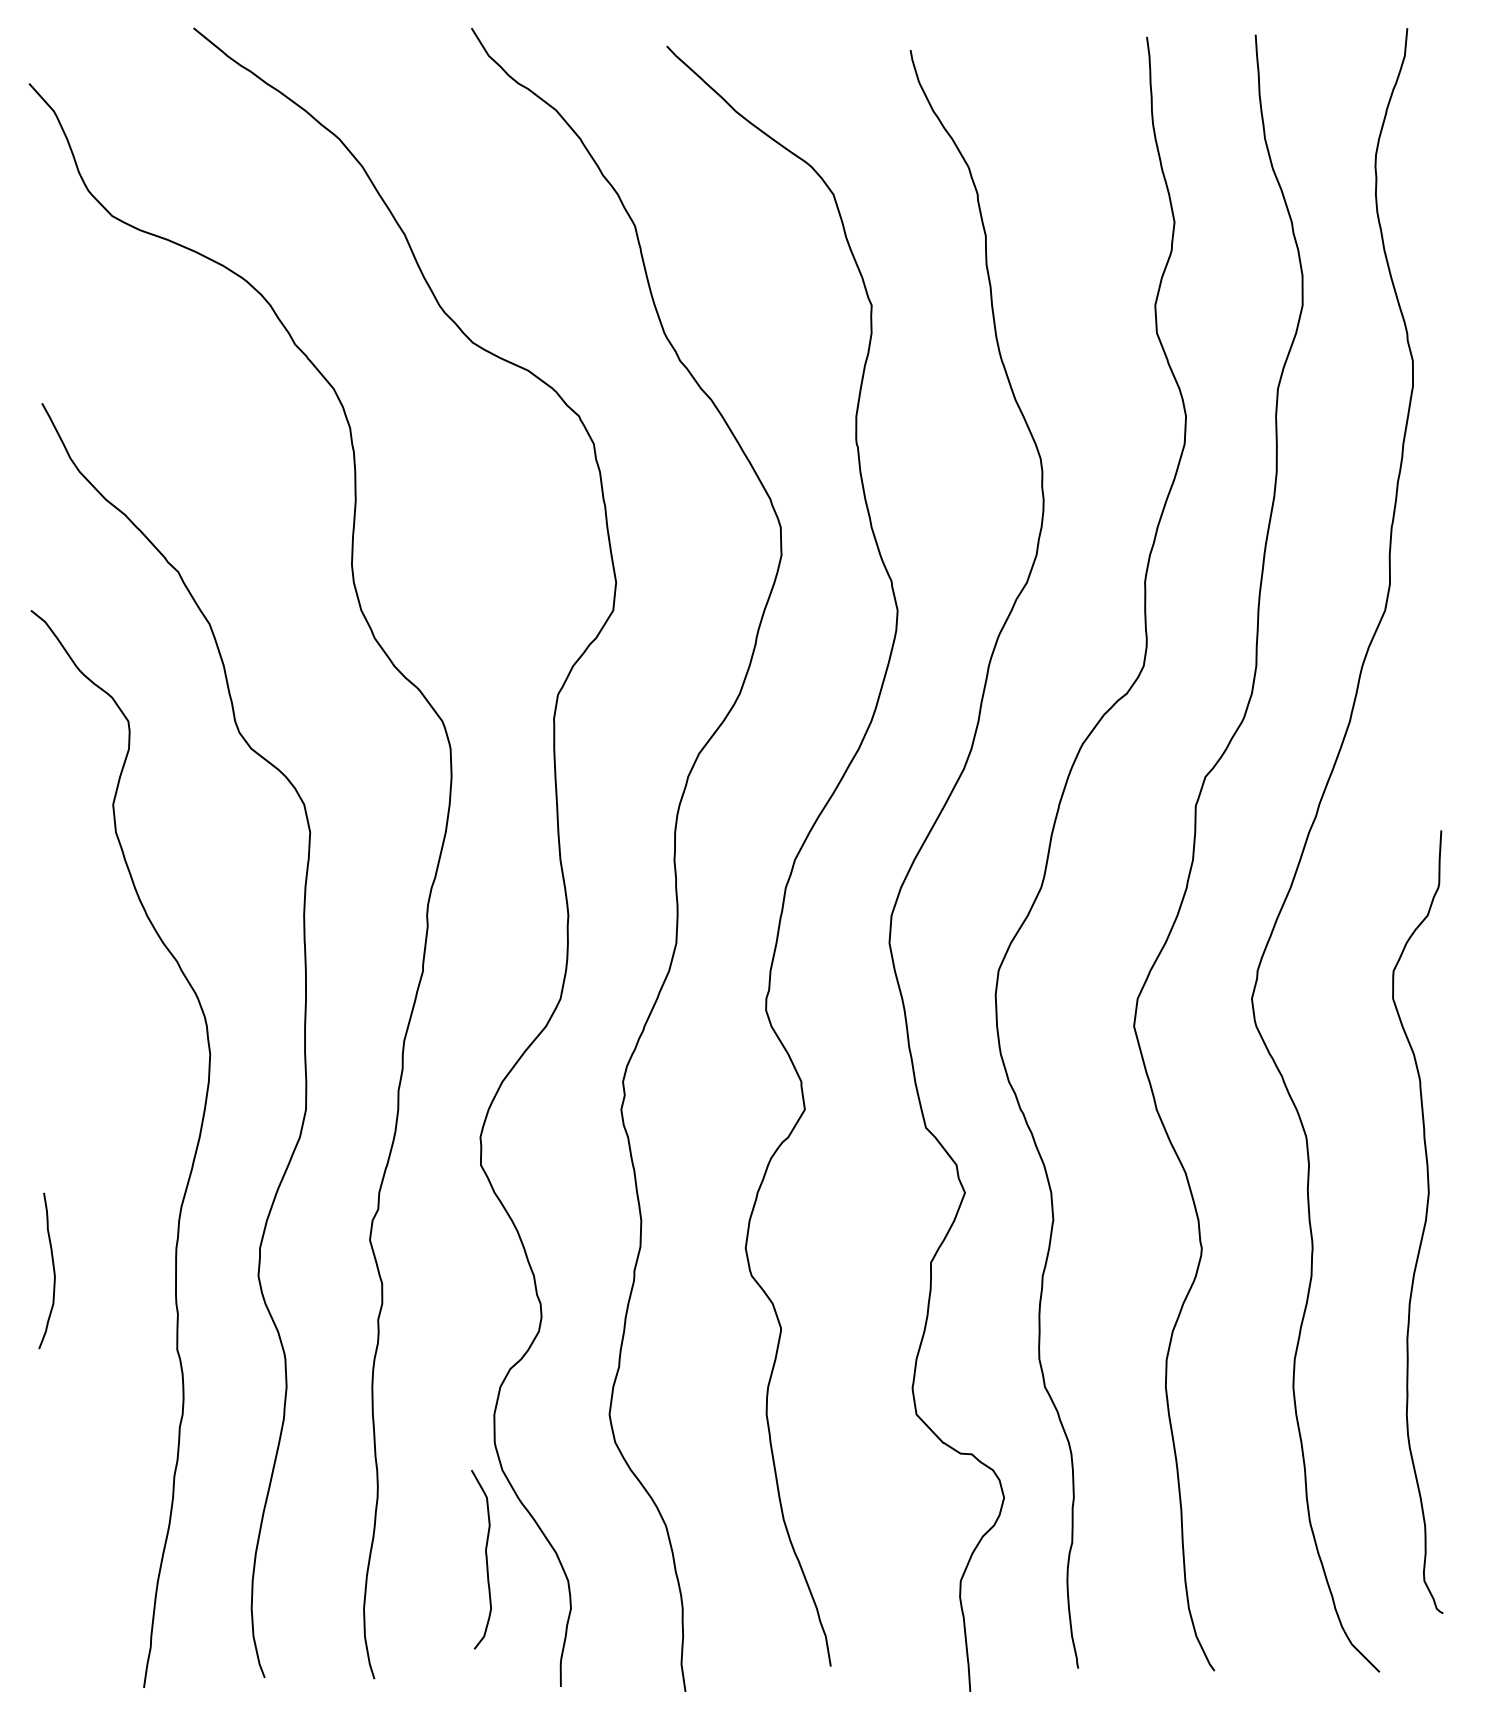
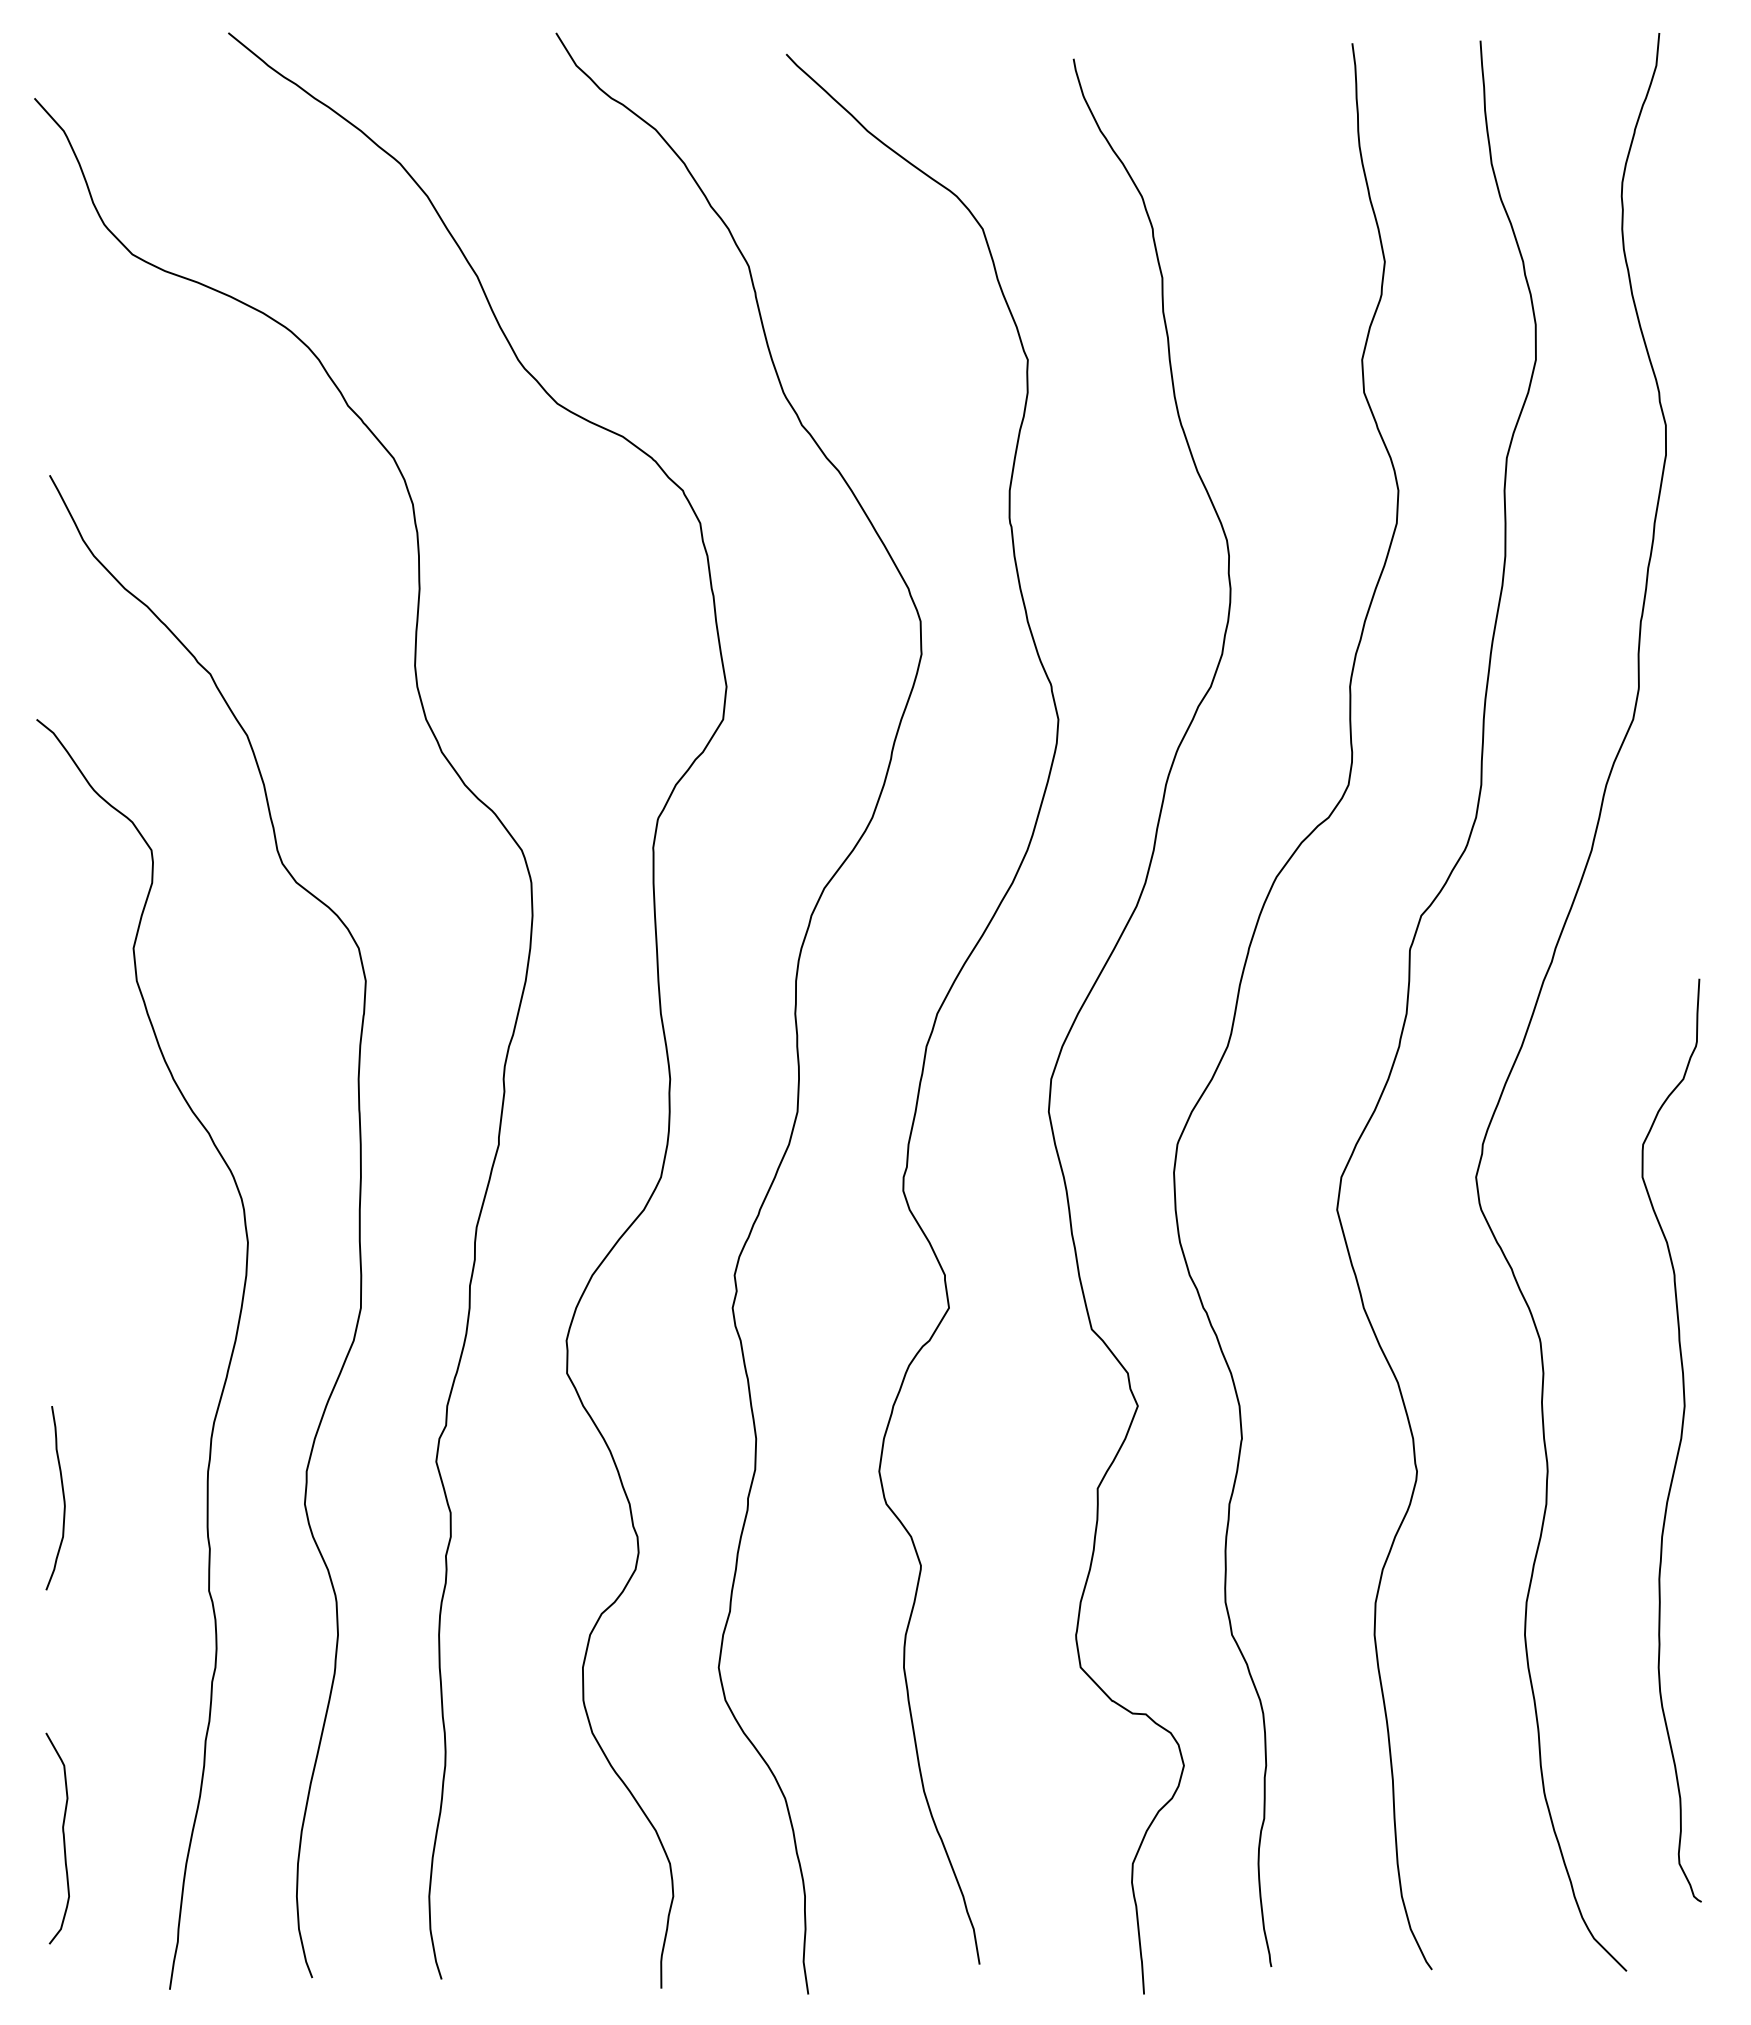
curve: (486, 1559) -> (63, 1838), moved

